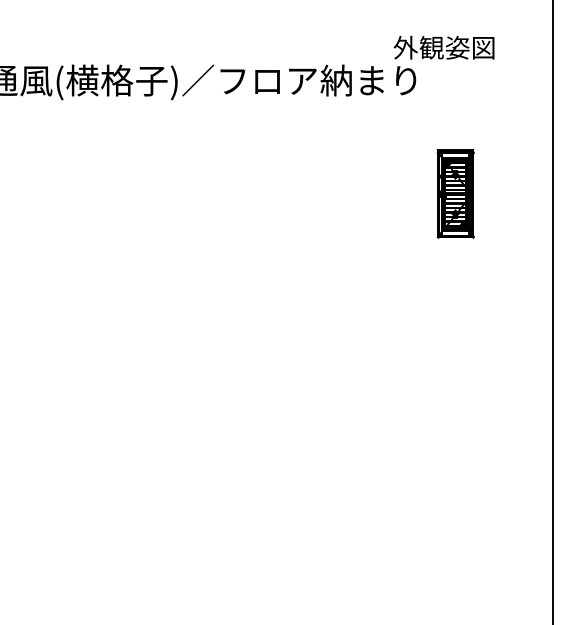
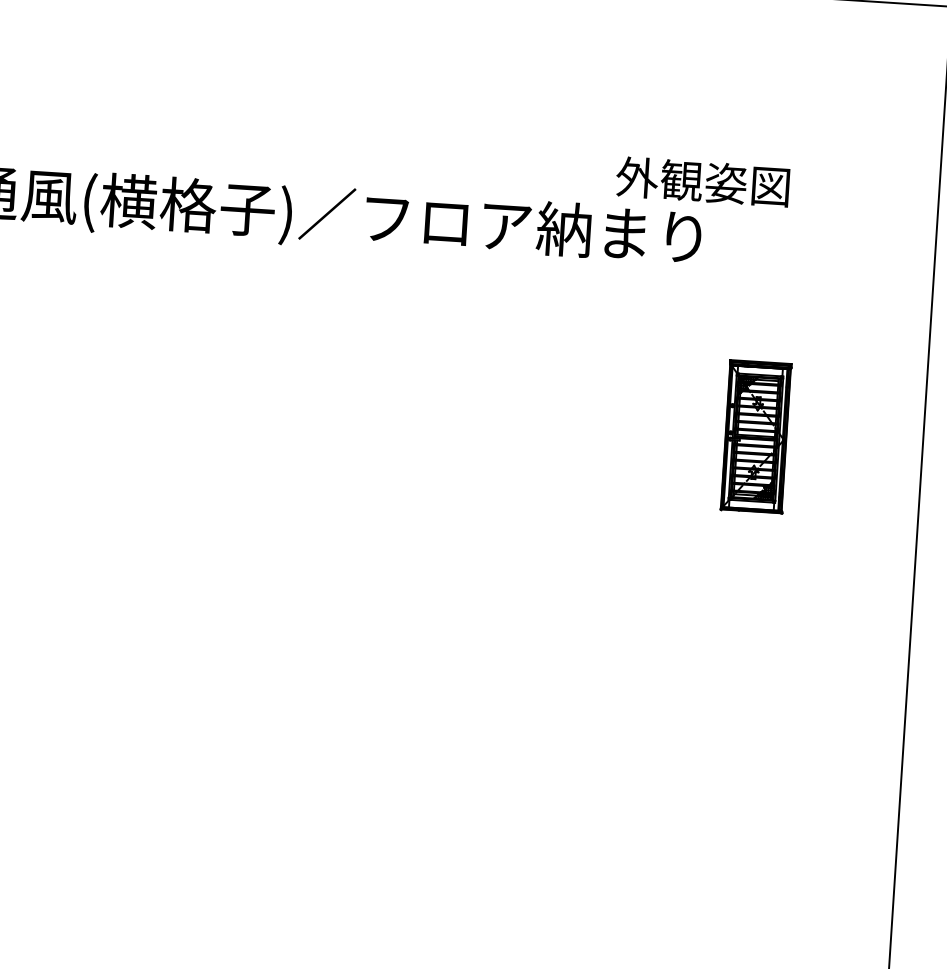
text: (443, 47) -> (701, 181), moved

